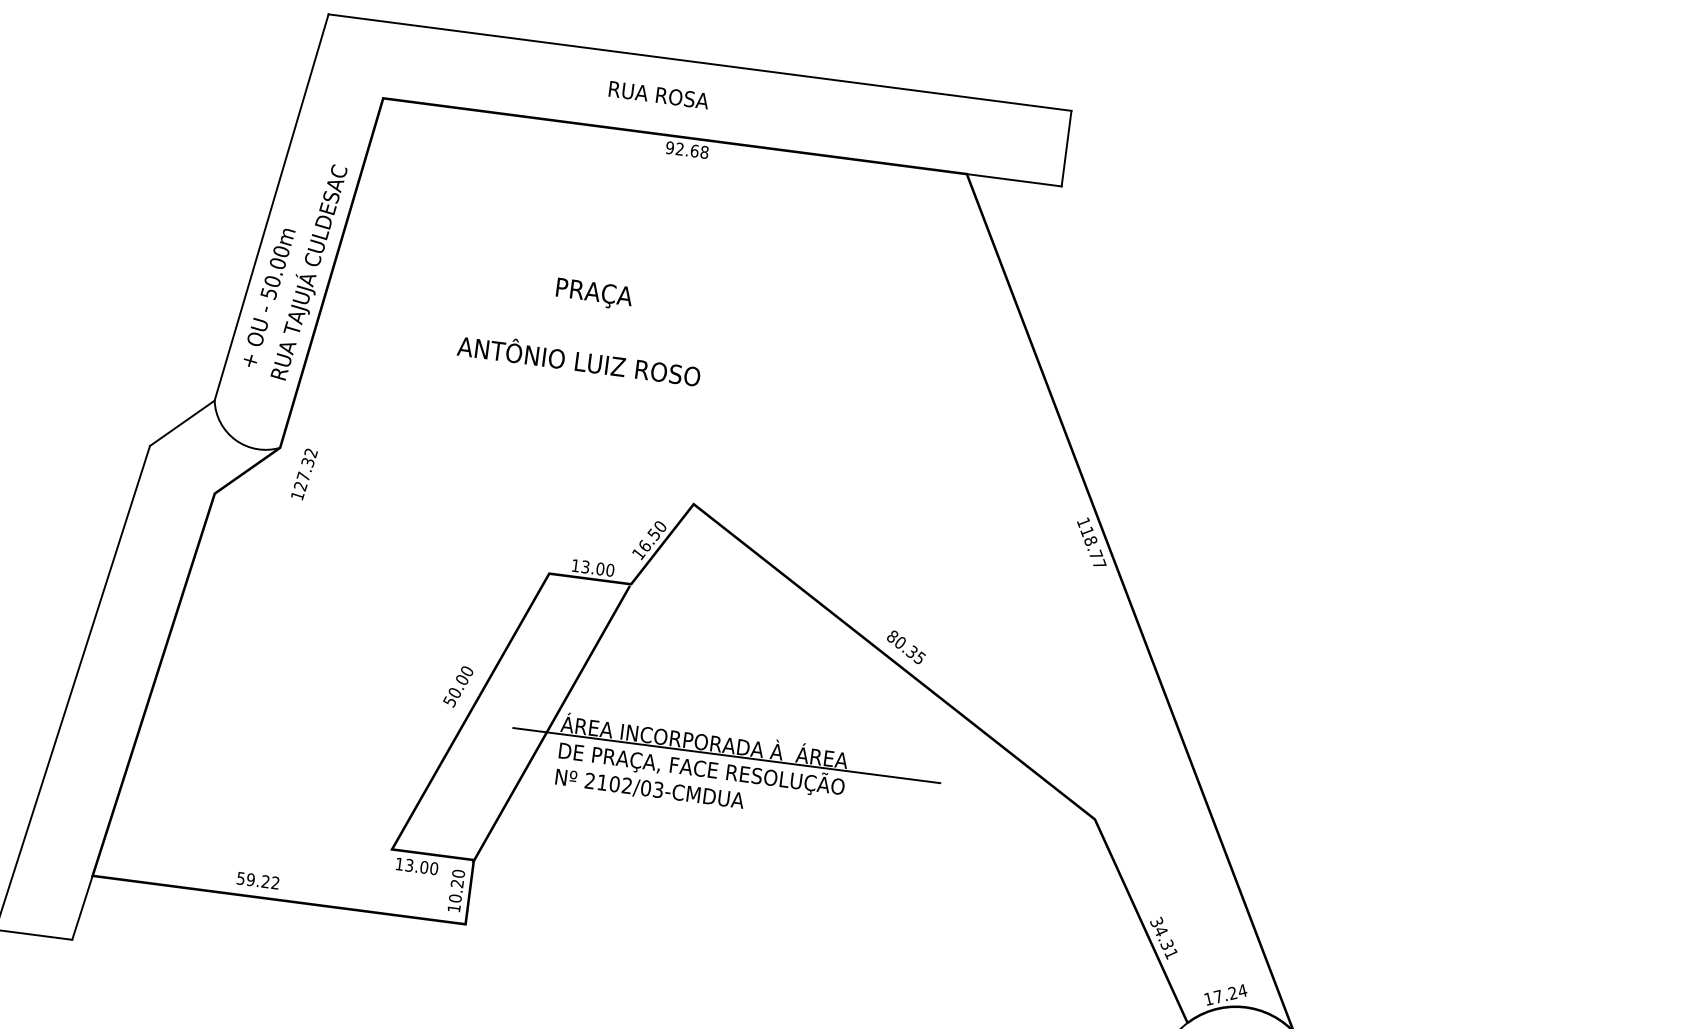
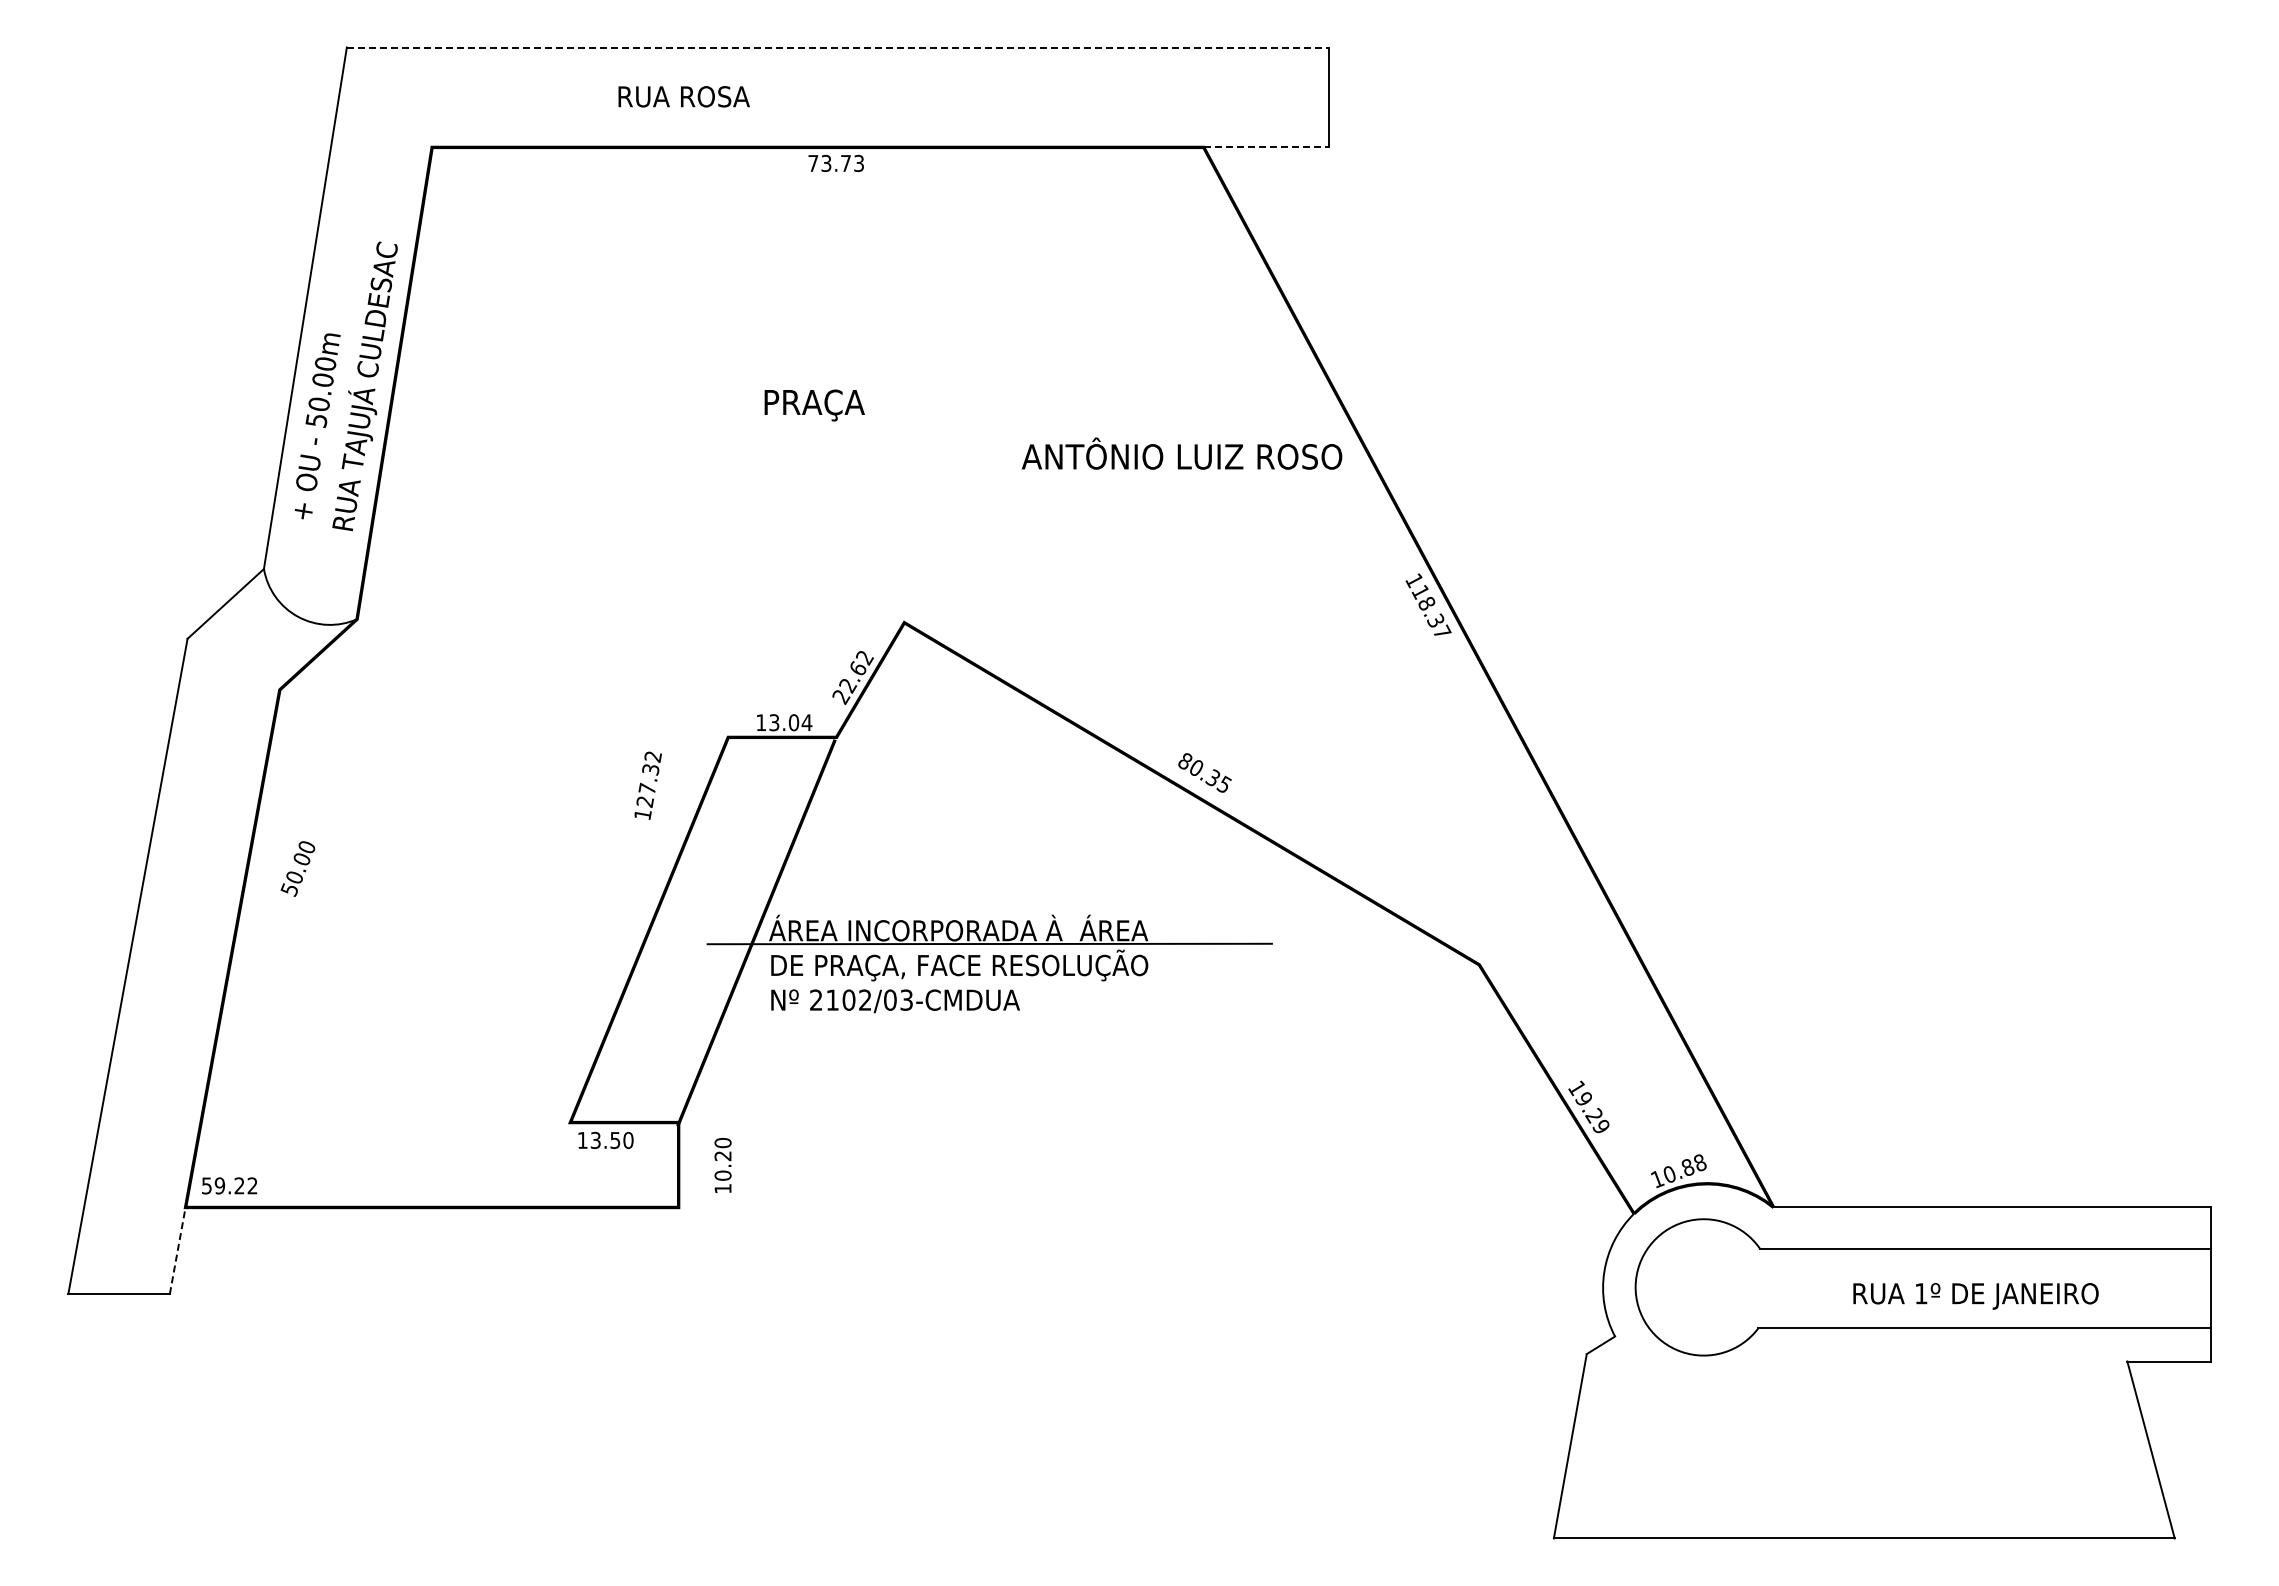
line: (700, 62) -> (838, 47), solid -> dashed
text: (658, 94) -> (683, 96), moved
text: (687, 150) -> (836, 163), 92.68 -> 73.73
line: (1014, 180) -> (1266, 147), solid -> dashed
text: (594, 294) -> (814, 405), moved
text: (579, 359) -> (1182, 453), moved
text: (303, 474) -> (647, 785), moved
text: (649, 541) -> (852, 678), 16.50 -> 22.62
text: (1096, 554) -> (1436, 620), 118.77 -> 118.37
text: (609, 570) -> (806, 722), 13.00 -> 13.04
text: (457, 686) -> (297, 868), moved
text: (424, 866) -> (615, 1139), 13.00 -> 13.50
text: (258, 880) -> (229, 1185), moved
text: (455, 890) -> (722, 1165), moved
line: (82, 907) -> (177, 1250), solid -> dashed
text: (1163, 938) -> (1588, 1107), 34.31 -> 19.29
text: (1230, 993) -> (1684, 1168), 17.24 -> 10.88

